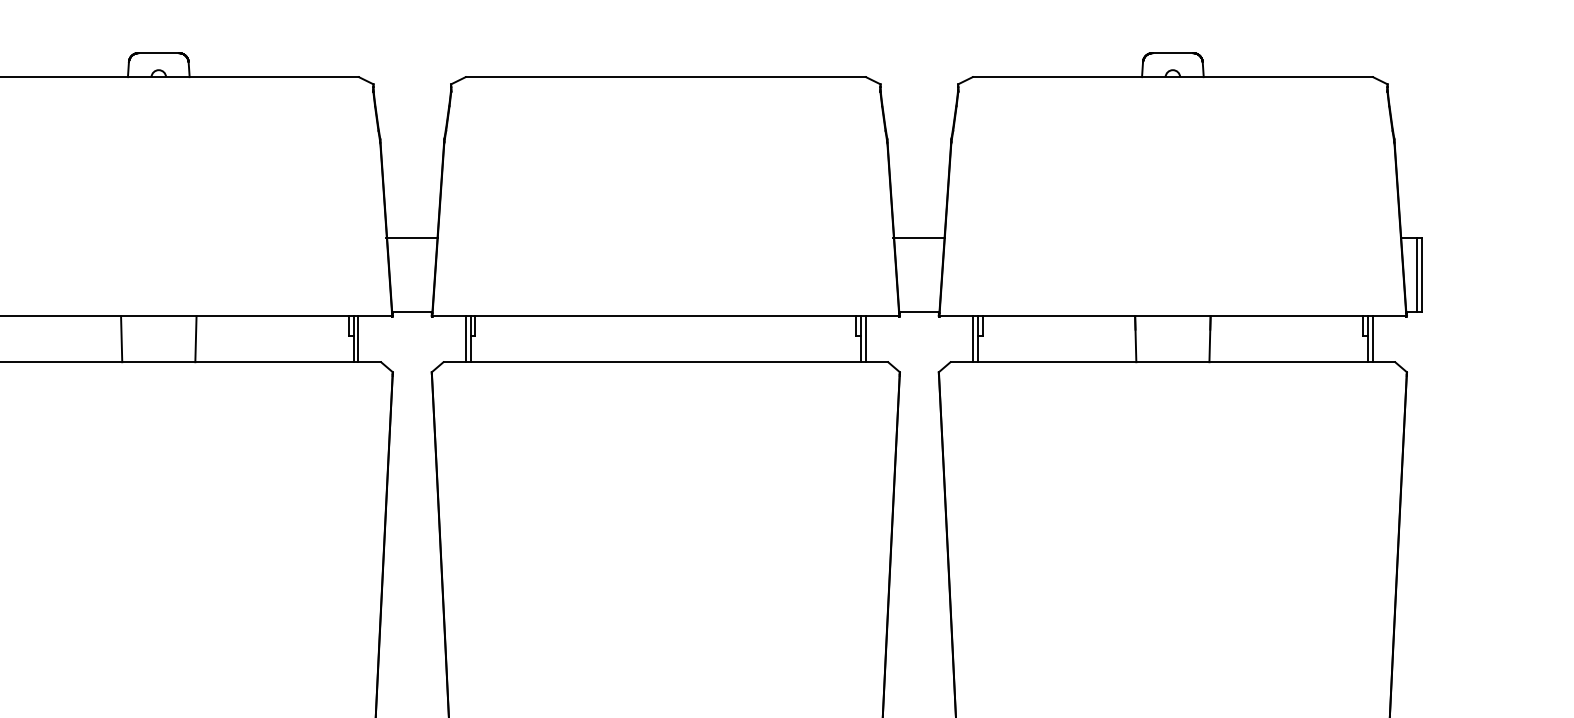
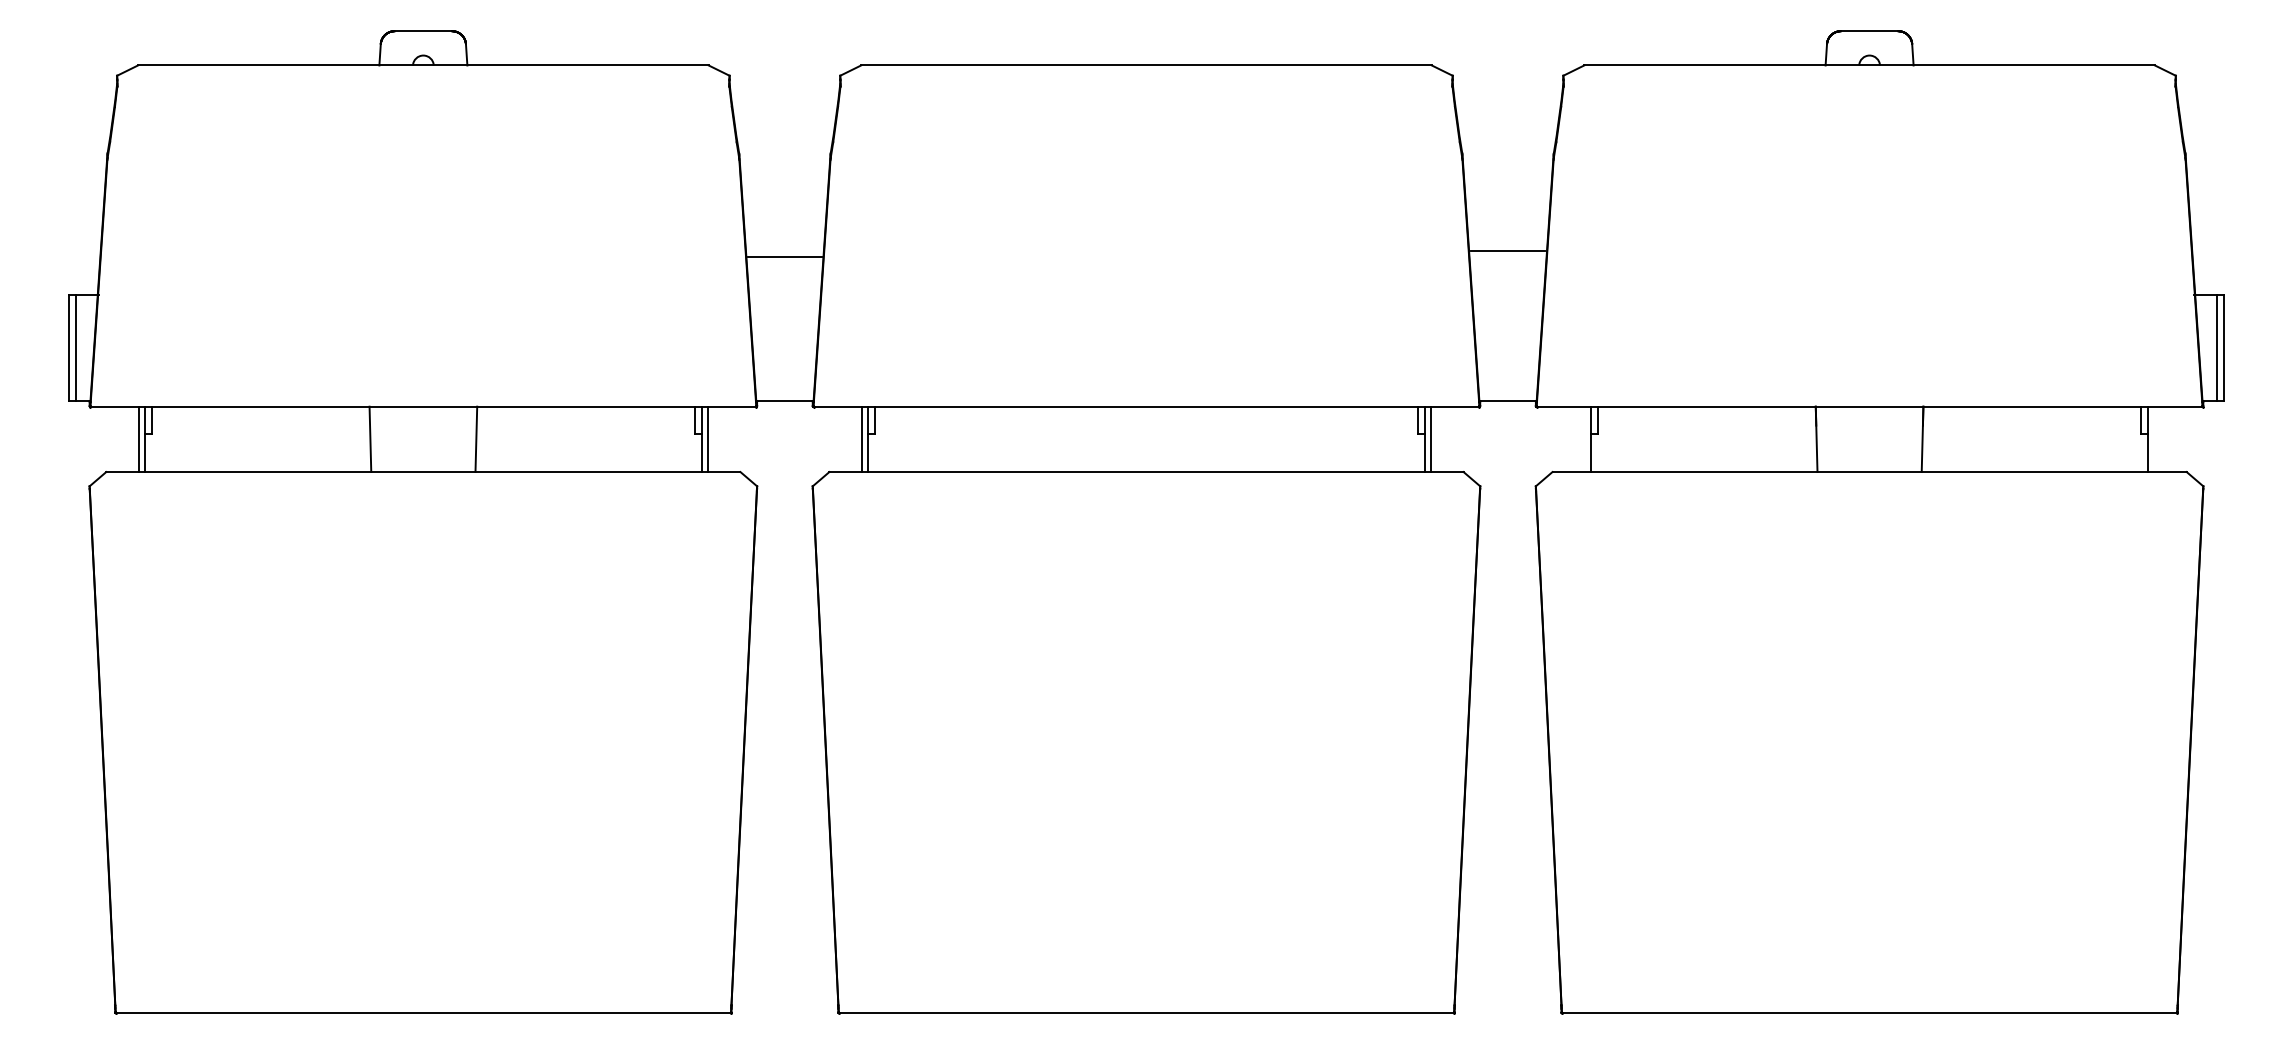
line: (412, 237) -> (784, 256), moved
line: (919, 237) -> (1508, 250), moved
line: (972, 339) -> (1584, 439), removed
line: (1372, 339) -> (2154, 439), removed

